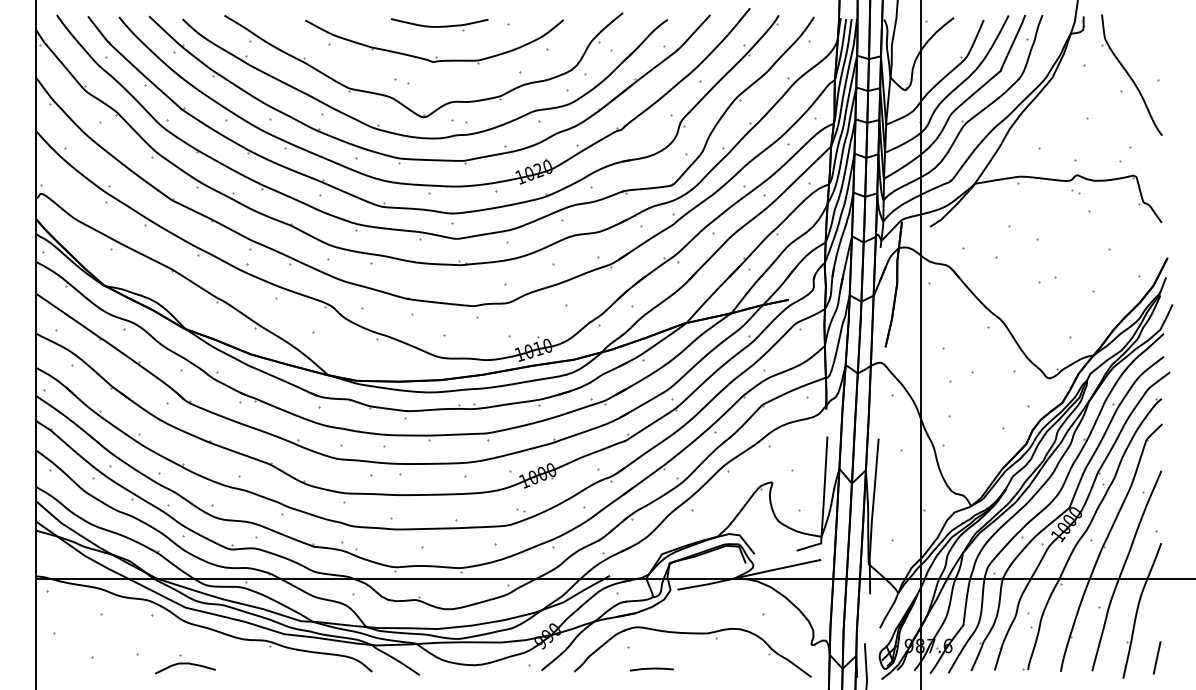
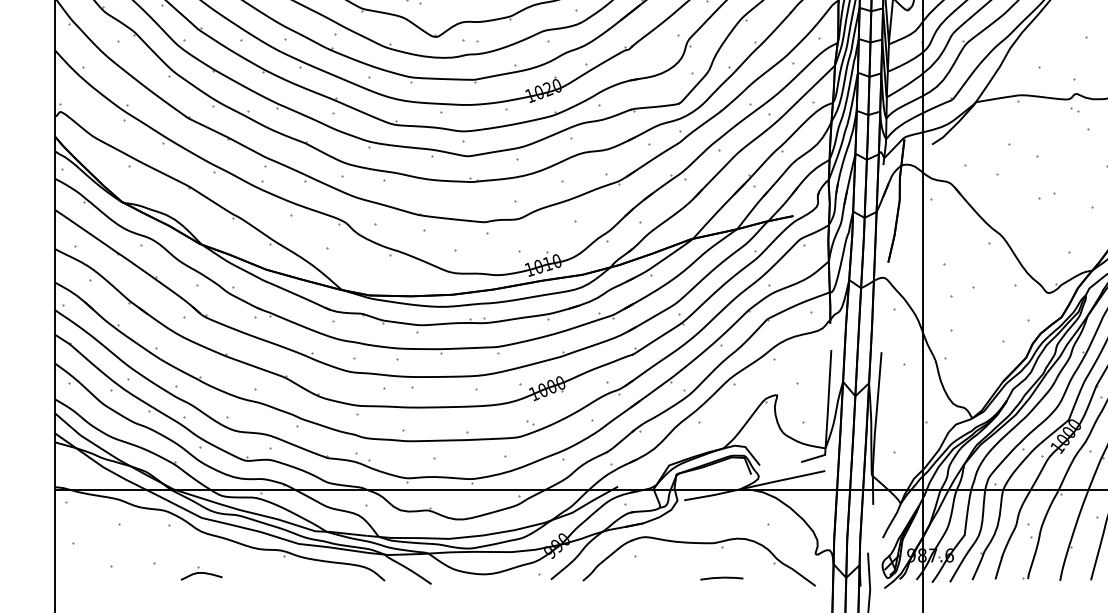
part: (185, 664) -> (201, 573), size x0.7
line: (651, 669) -> (721, 578), moved

